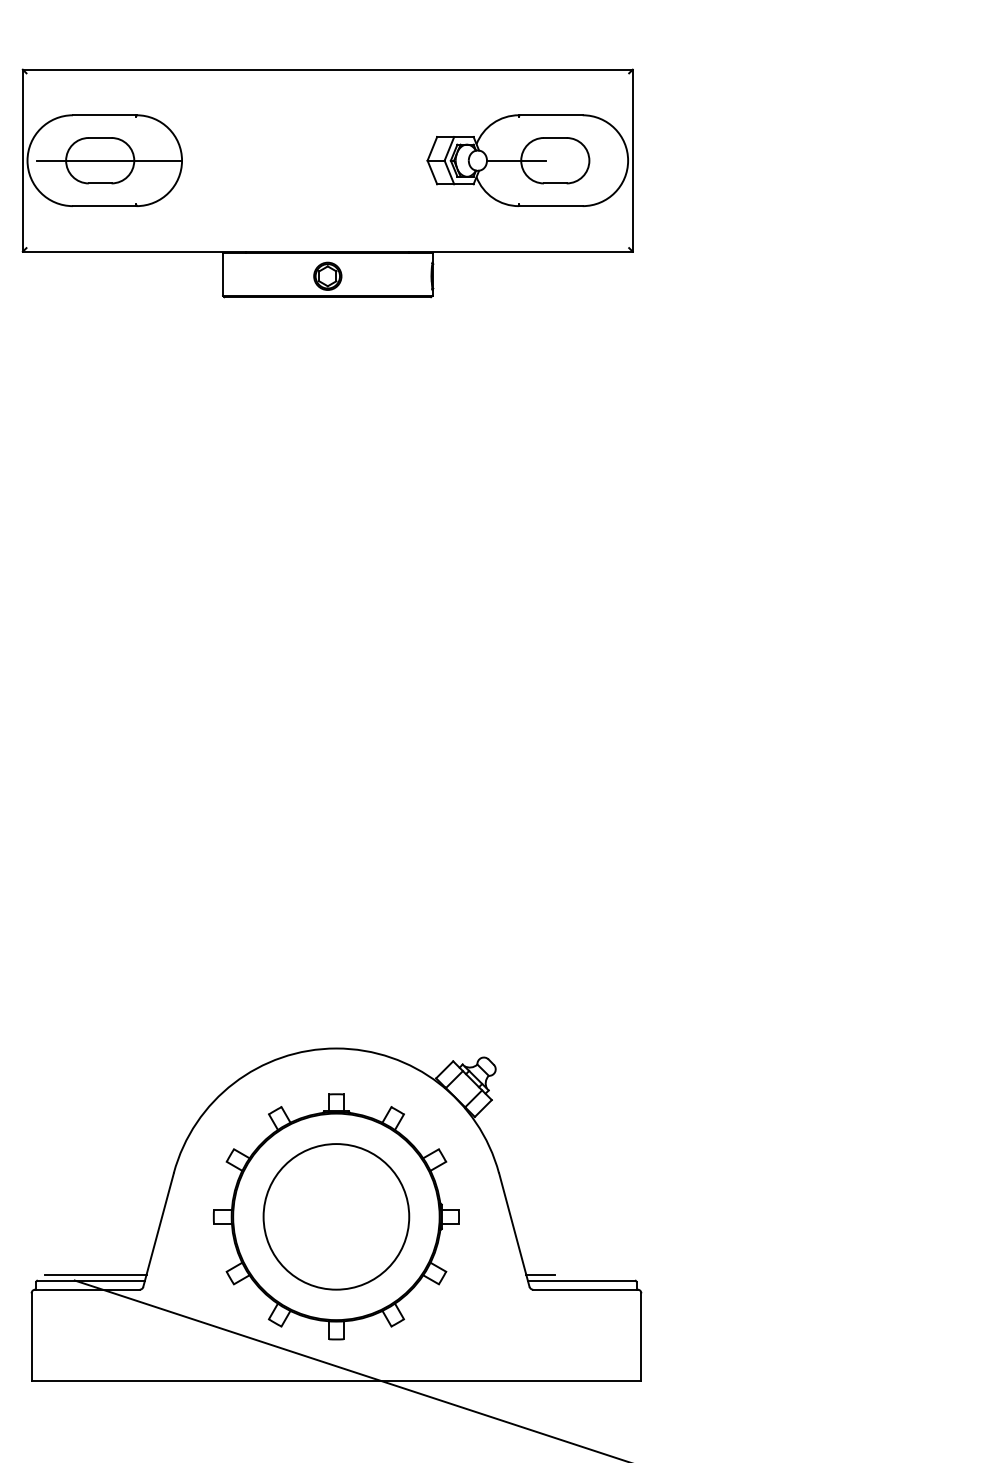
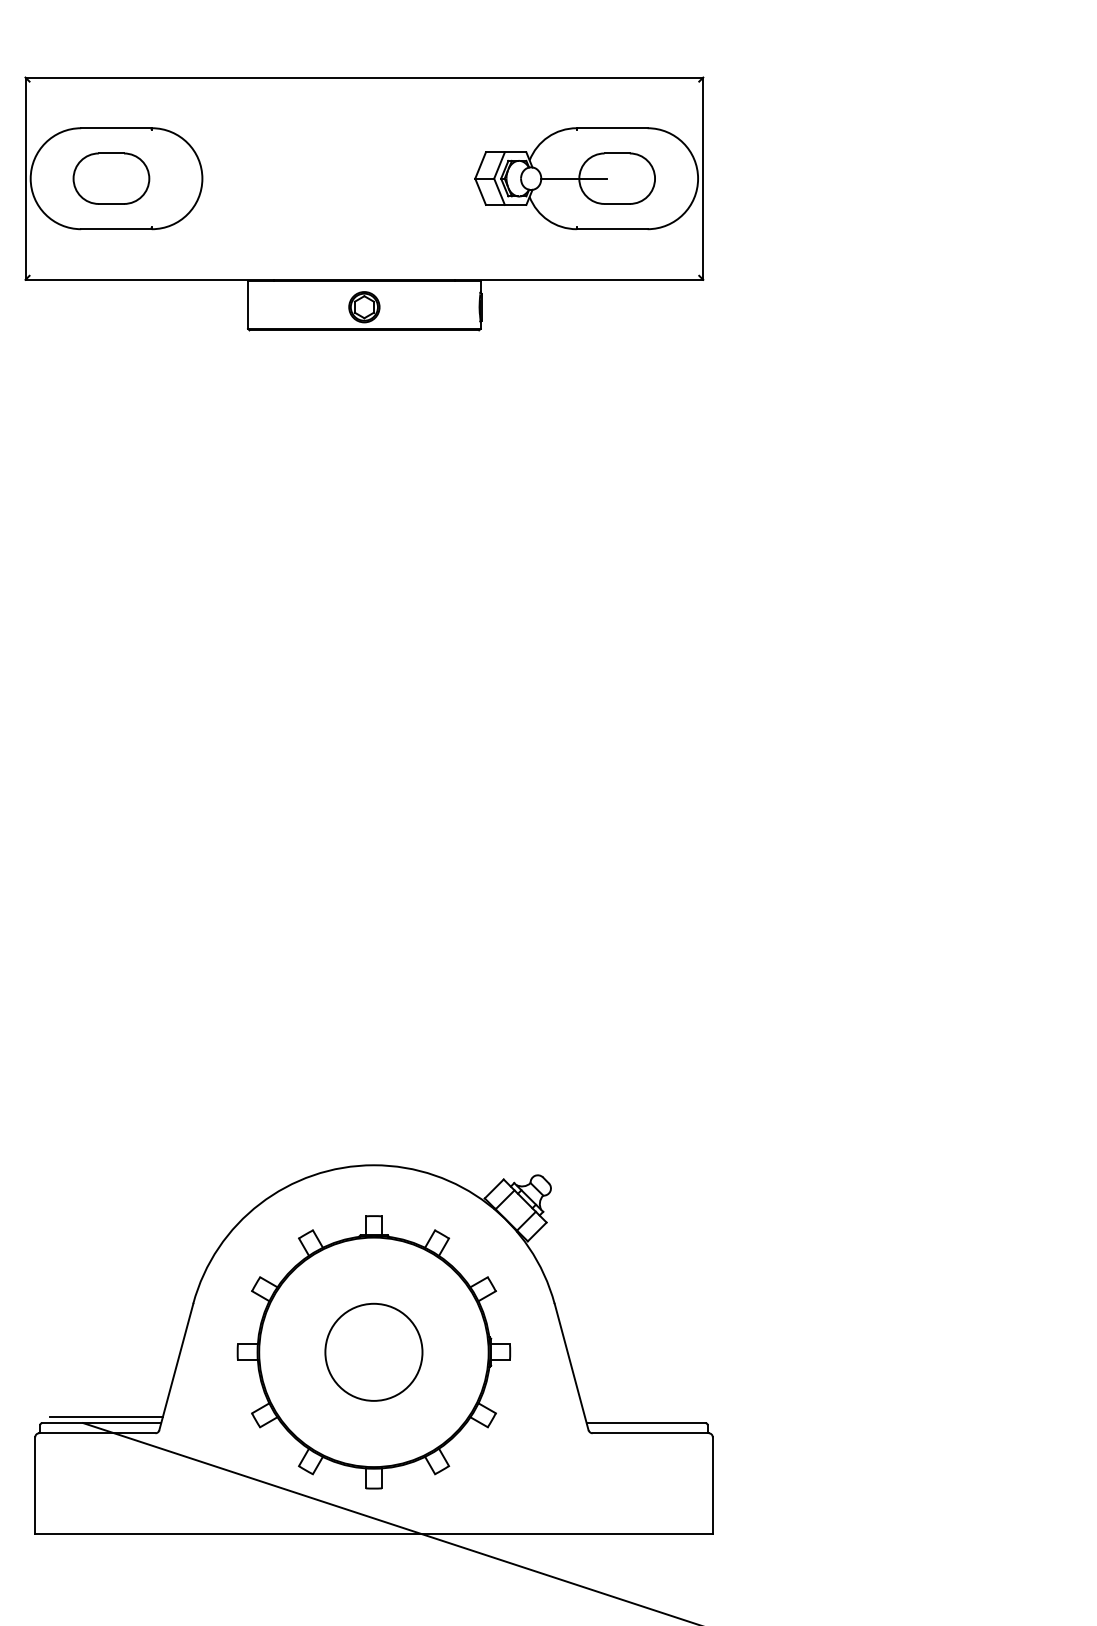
line: (109, 160) -> (121, 178), removed
circle: (336, 1216) -> (373, 1352), size x0.6
line: (540, 1275) -> (600, 1417), removed

